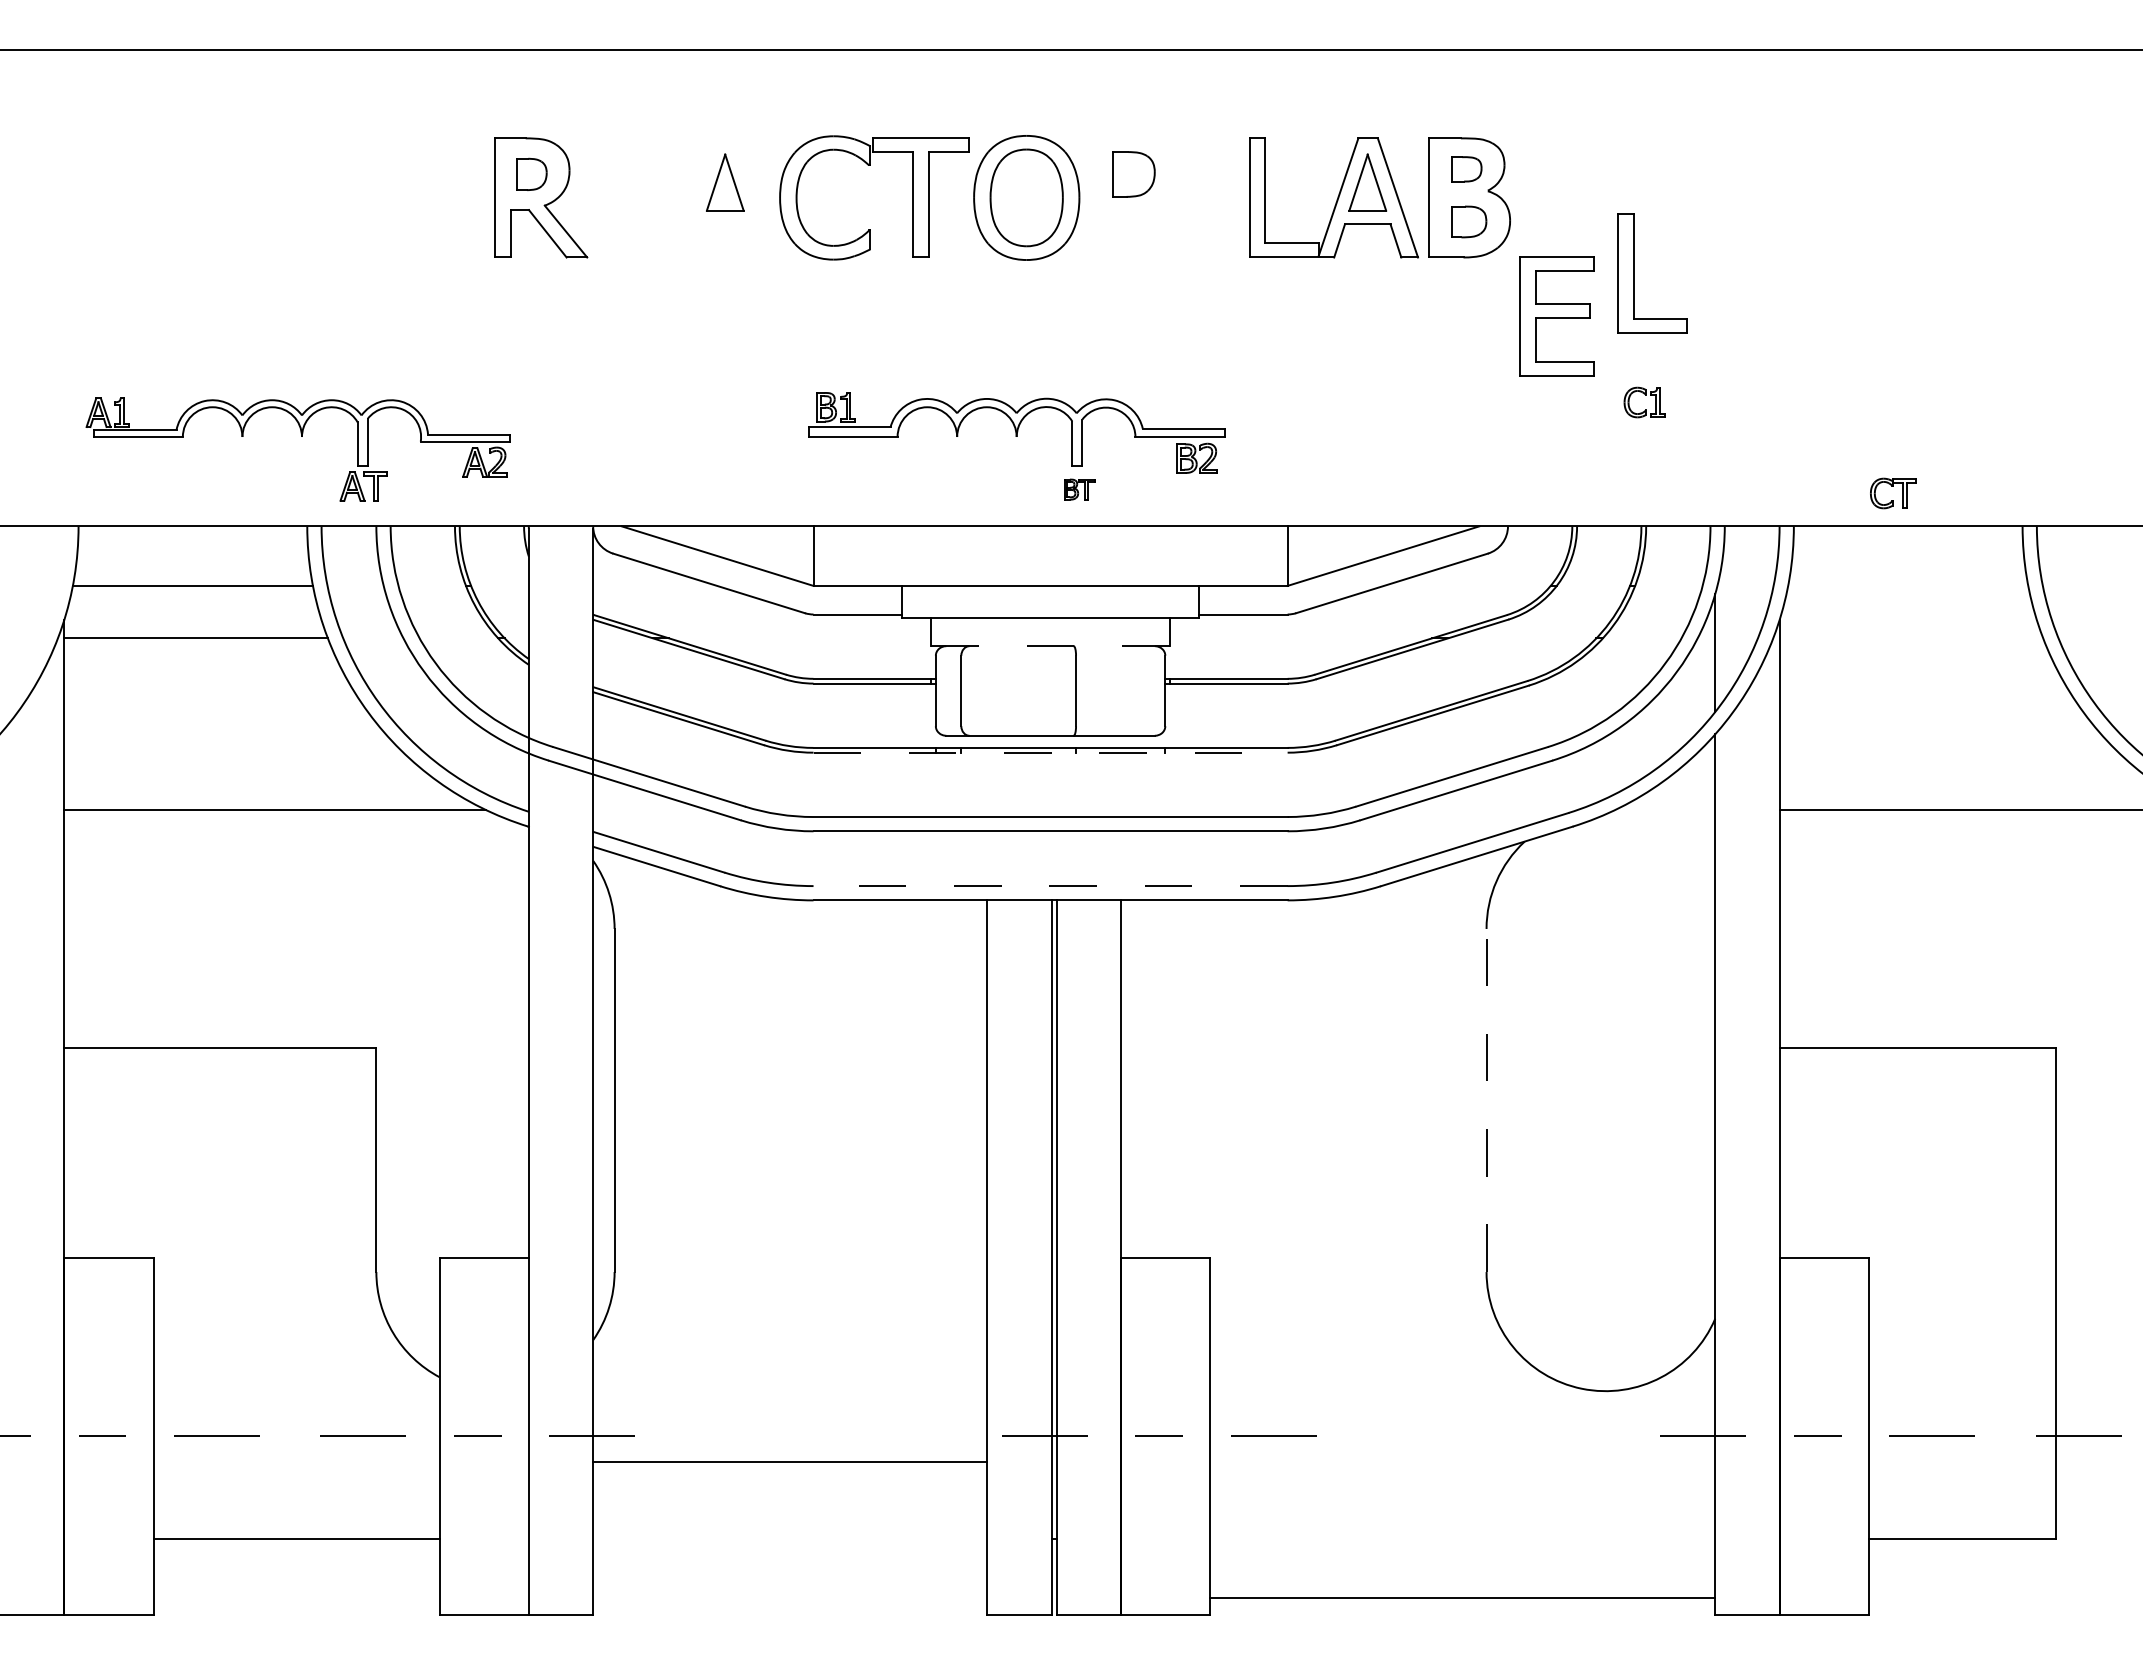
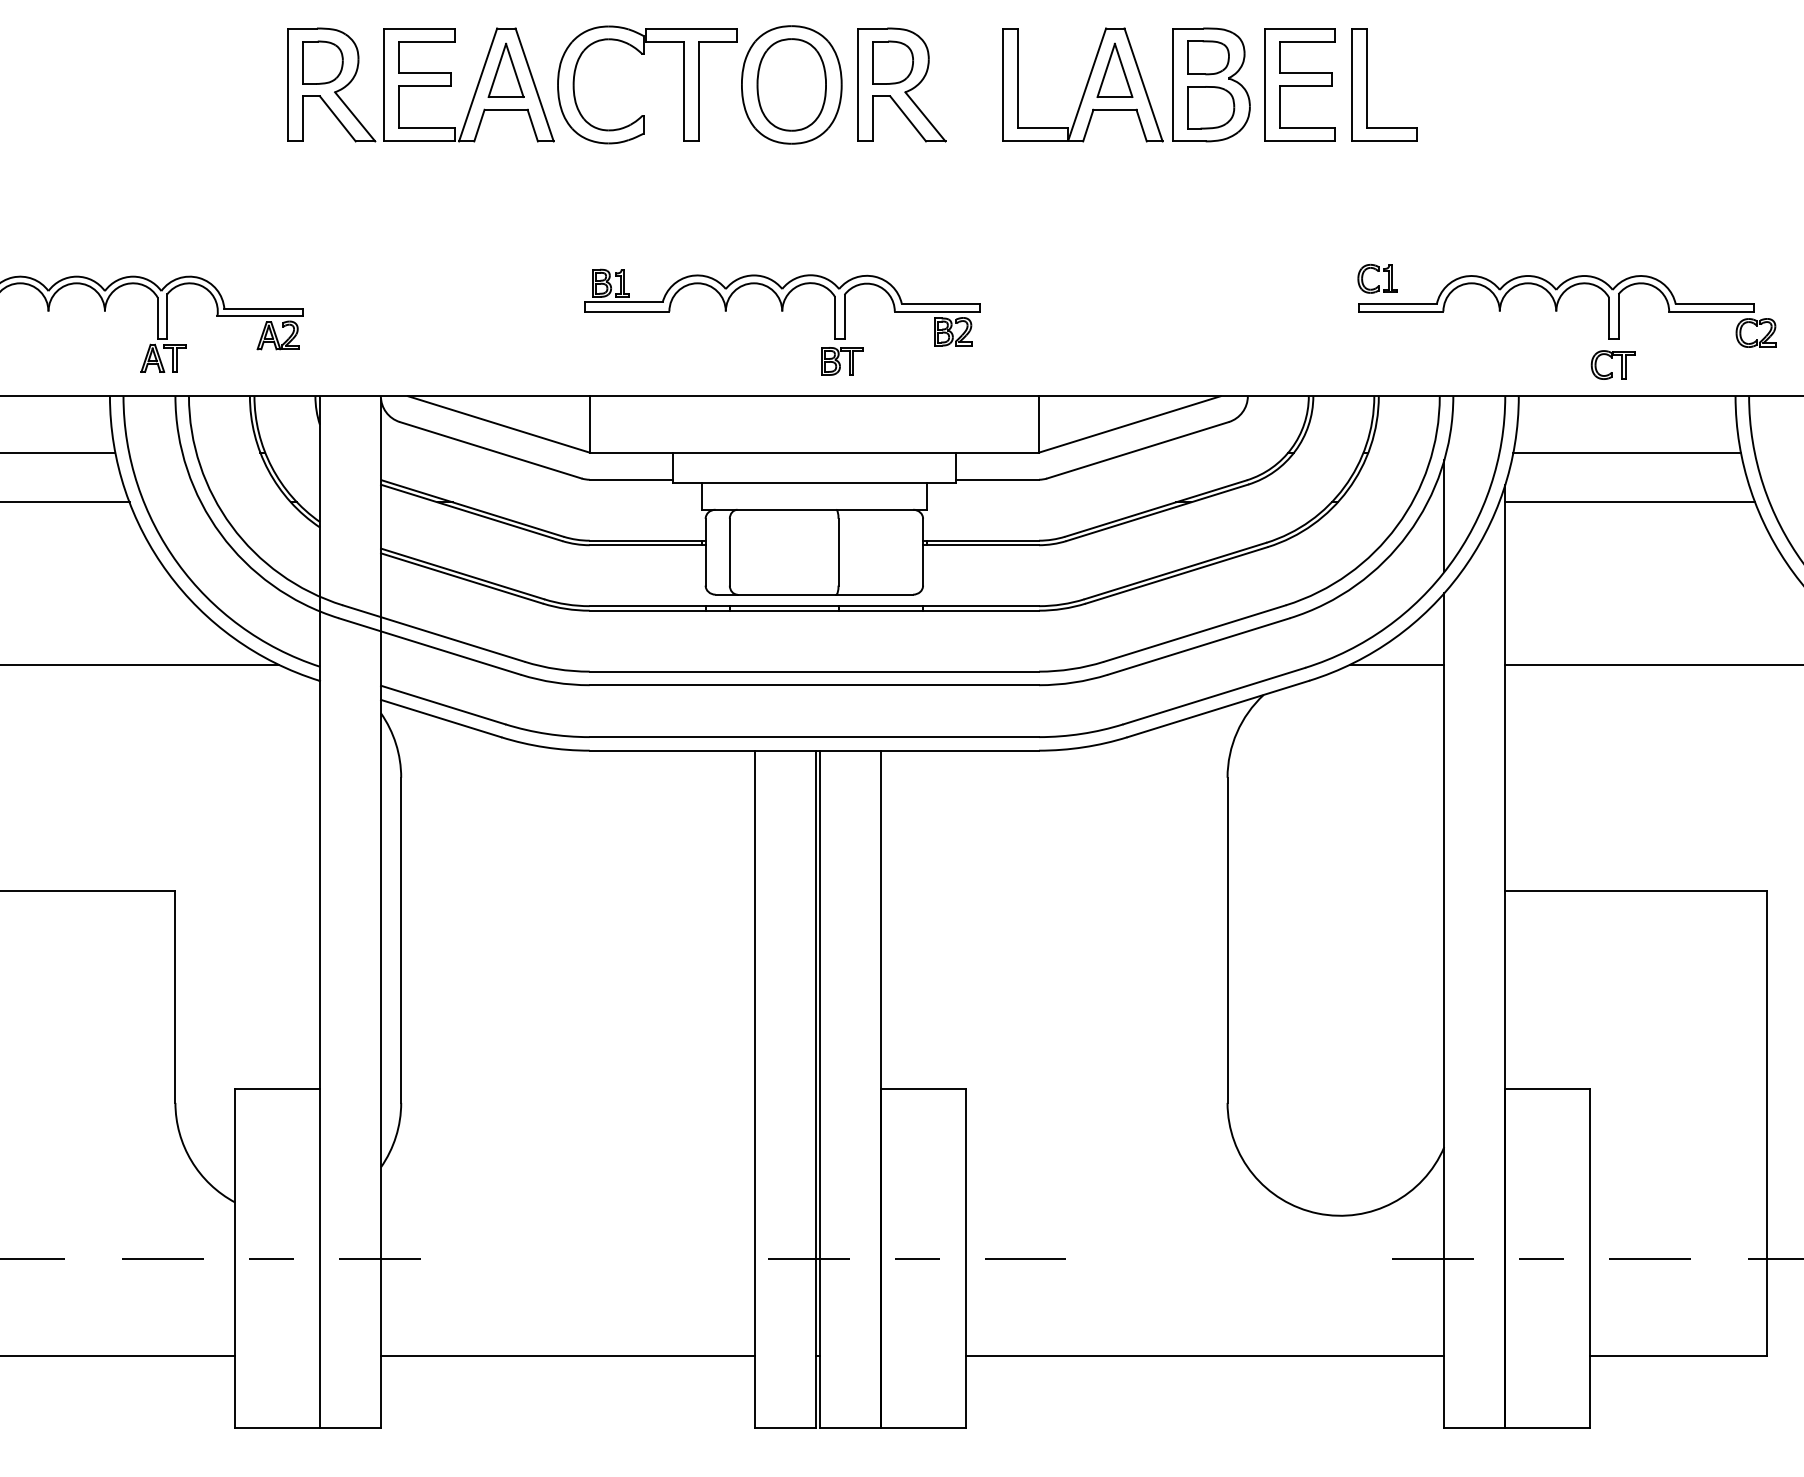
part: (1466, 169) -> (1208, 58), size x1.43
part: (531, 174) -> (322, 62), size x1.43
part: (1142, 197) -> (901, 84), added
part: (694, 198) -> (476, 85), added
part: (1469, 221) -> (1211, 107), size x1.43
part: (1634, 273) -> (1367, 84), moved
part: (1556, 316) -> (1299, 84), moved
part: (1834, 436) -> (1557, 311), added
part: (1079, 489) -> (841, 361), size x1.43
line: (1908, 585) -> (1627, 452), added
line: (1911, 638) -> (1630, 502), added
line: (1051, 646) -> (815, 510), dashed -> solid
line: (1051, 752) -> (815, 610), dashed -> solid
line: (1665, 809) -> (1397, 664), added
line: (1050, 886) -> (814, 737), dashed -> solid
line: (1486, 1100) -> (1227, 940), dashed -> solid
line: (790, 1461) -> (567, 1355), moved
line: (1462, 1597) -> (1204, 1355), moved

